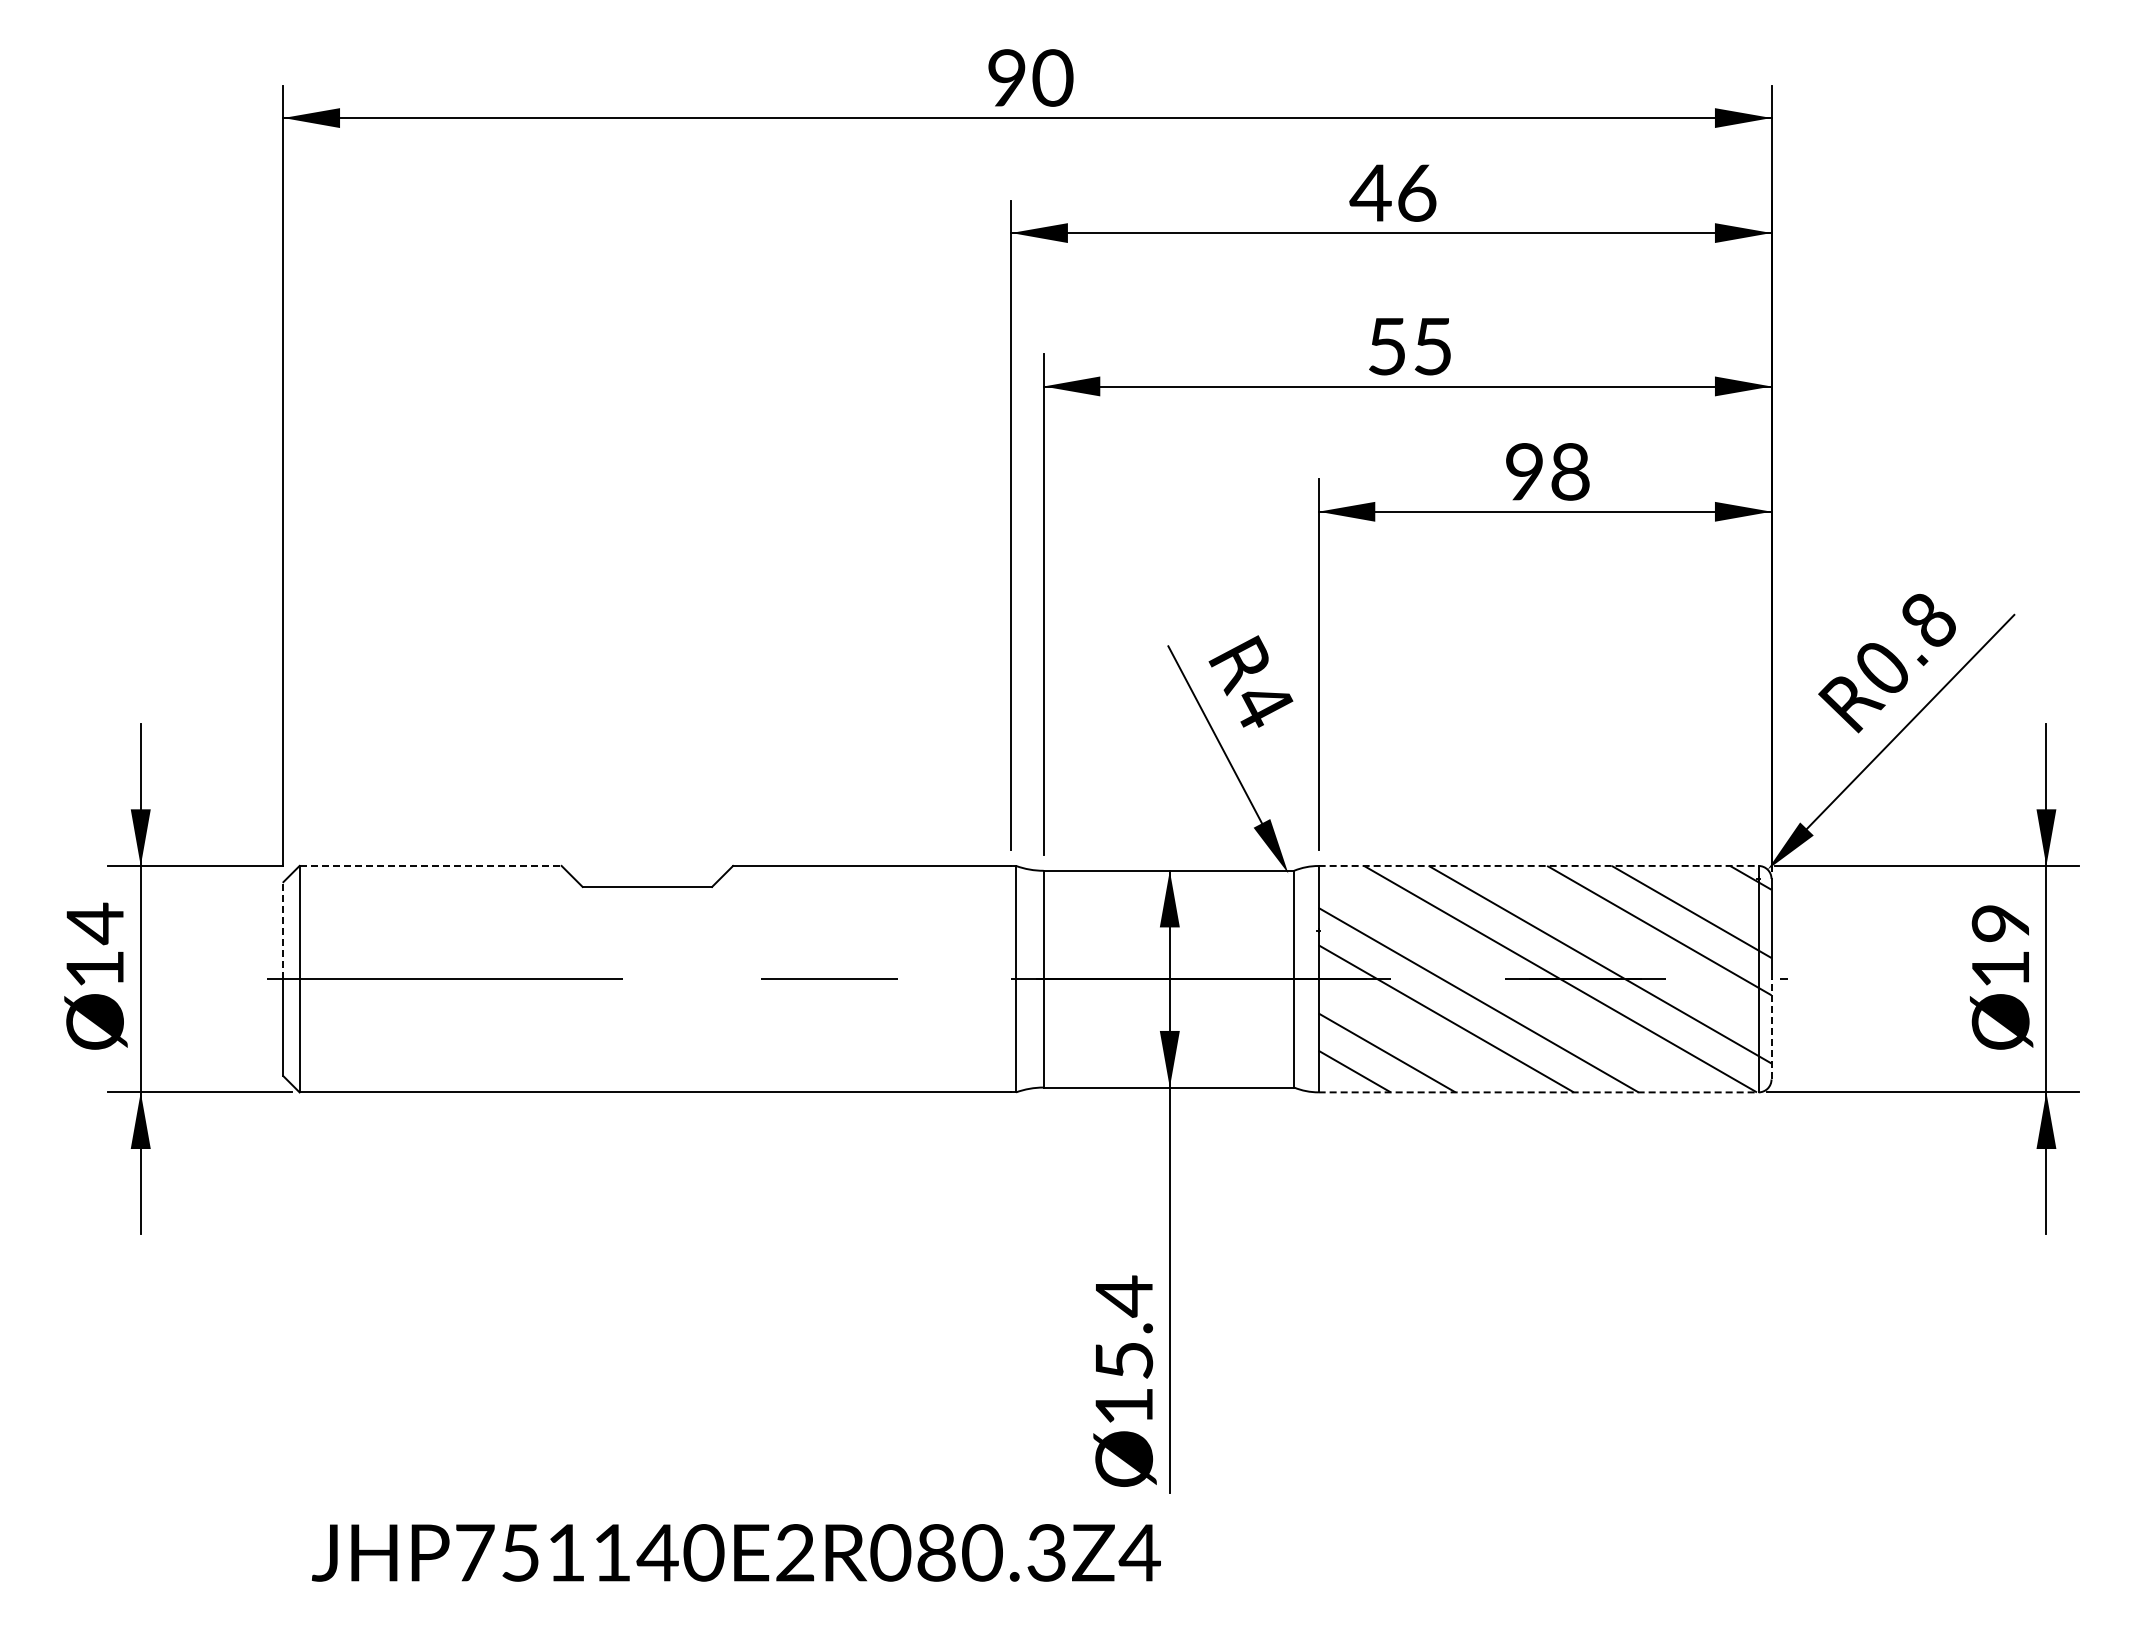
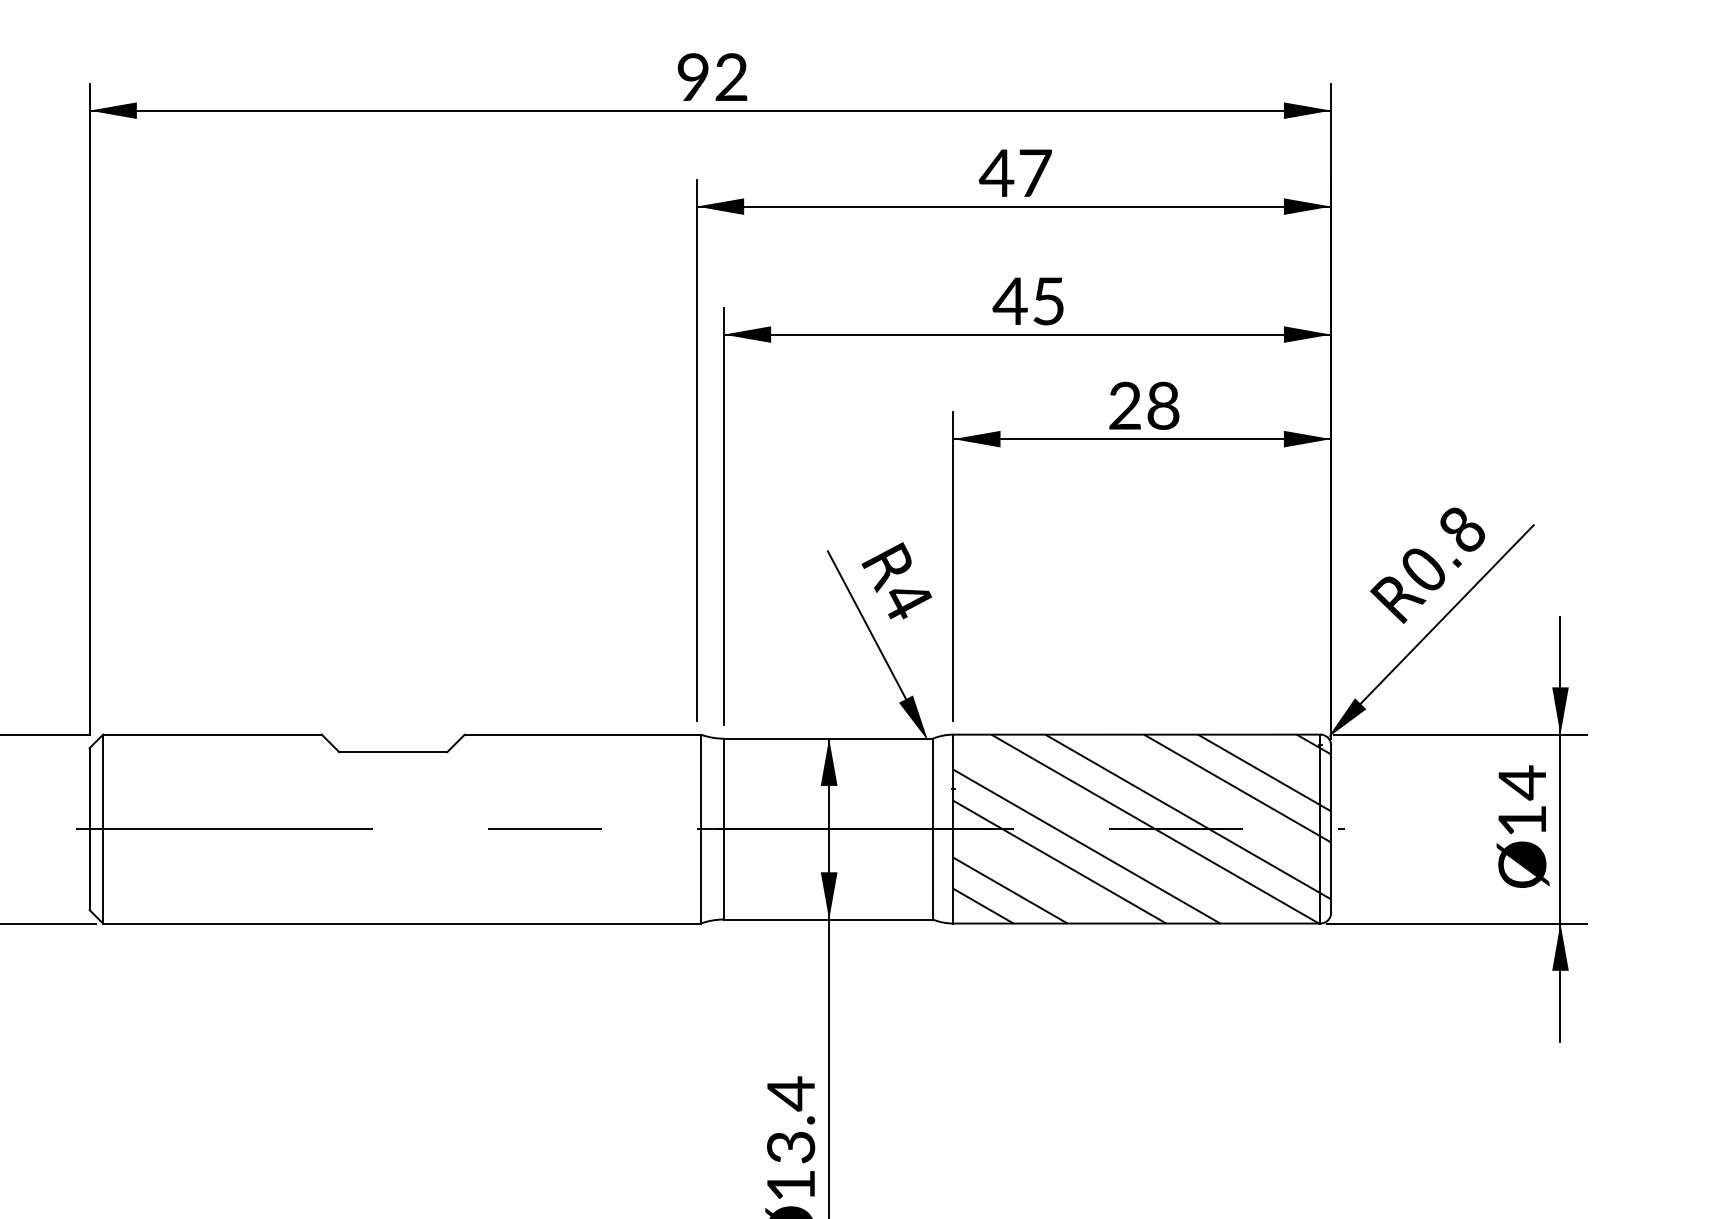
text: (1052, 77) -> (731, 76), 90 -> 92
text: (1417, 192) -> (1035, 172), 46 -> 47
text: (1386, 346) -> (1009, 301), 55 -> 45
text: (1524, 471) -> (1125, 405), 98 -> 28
line: (431, 865) -> (213, 734), dashed -> solid
line: (1538, 865) -> (1136, 734), dashed -> solid
text: (1999, 923) -> (1521, 782), 19 -> 14
line: (283, 930) -> (89, 788), dashed -> solid
line: (1771, 1028) -> (1331, 870), dashed -> solid
line: (1538, 1092) -> (1136, 923), dashed -> solid
text: (1124, 1360) -> (791, 1147), 15.4 -> 13.4

